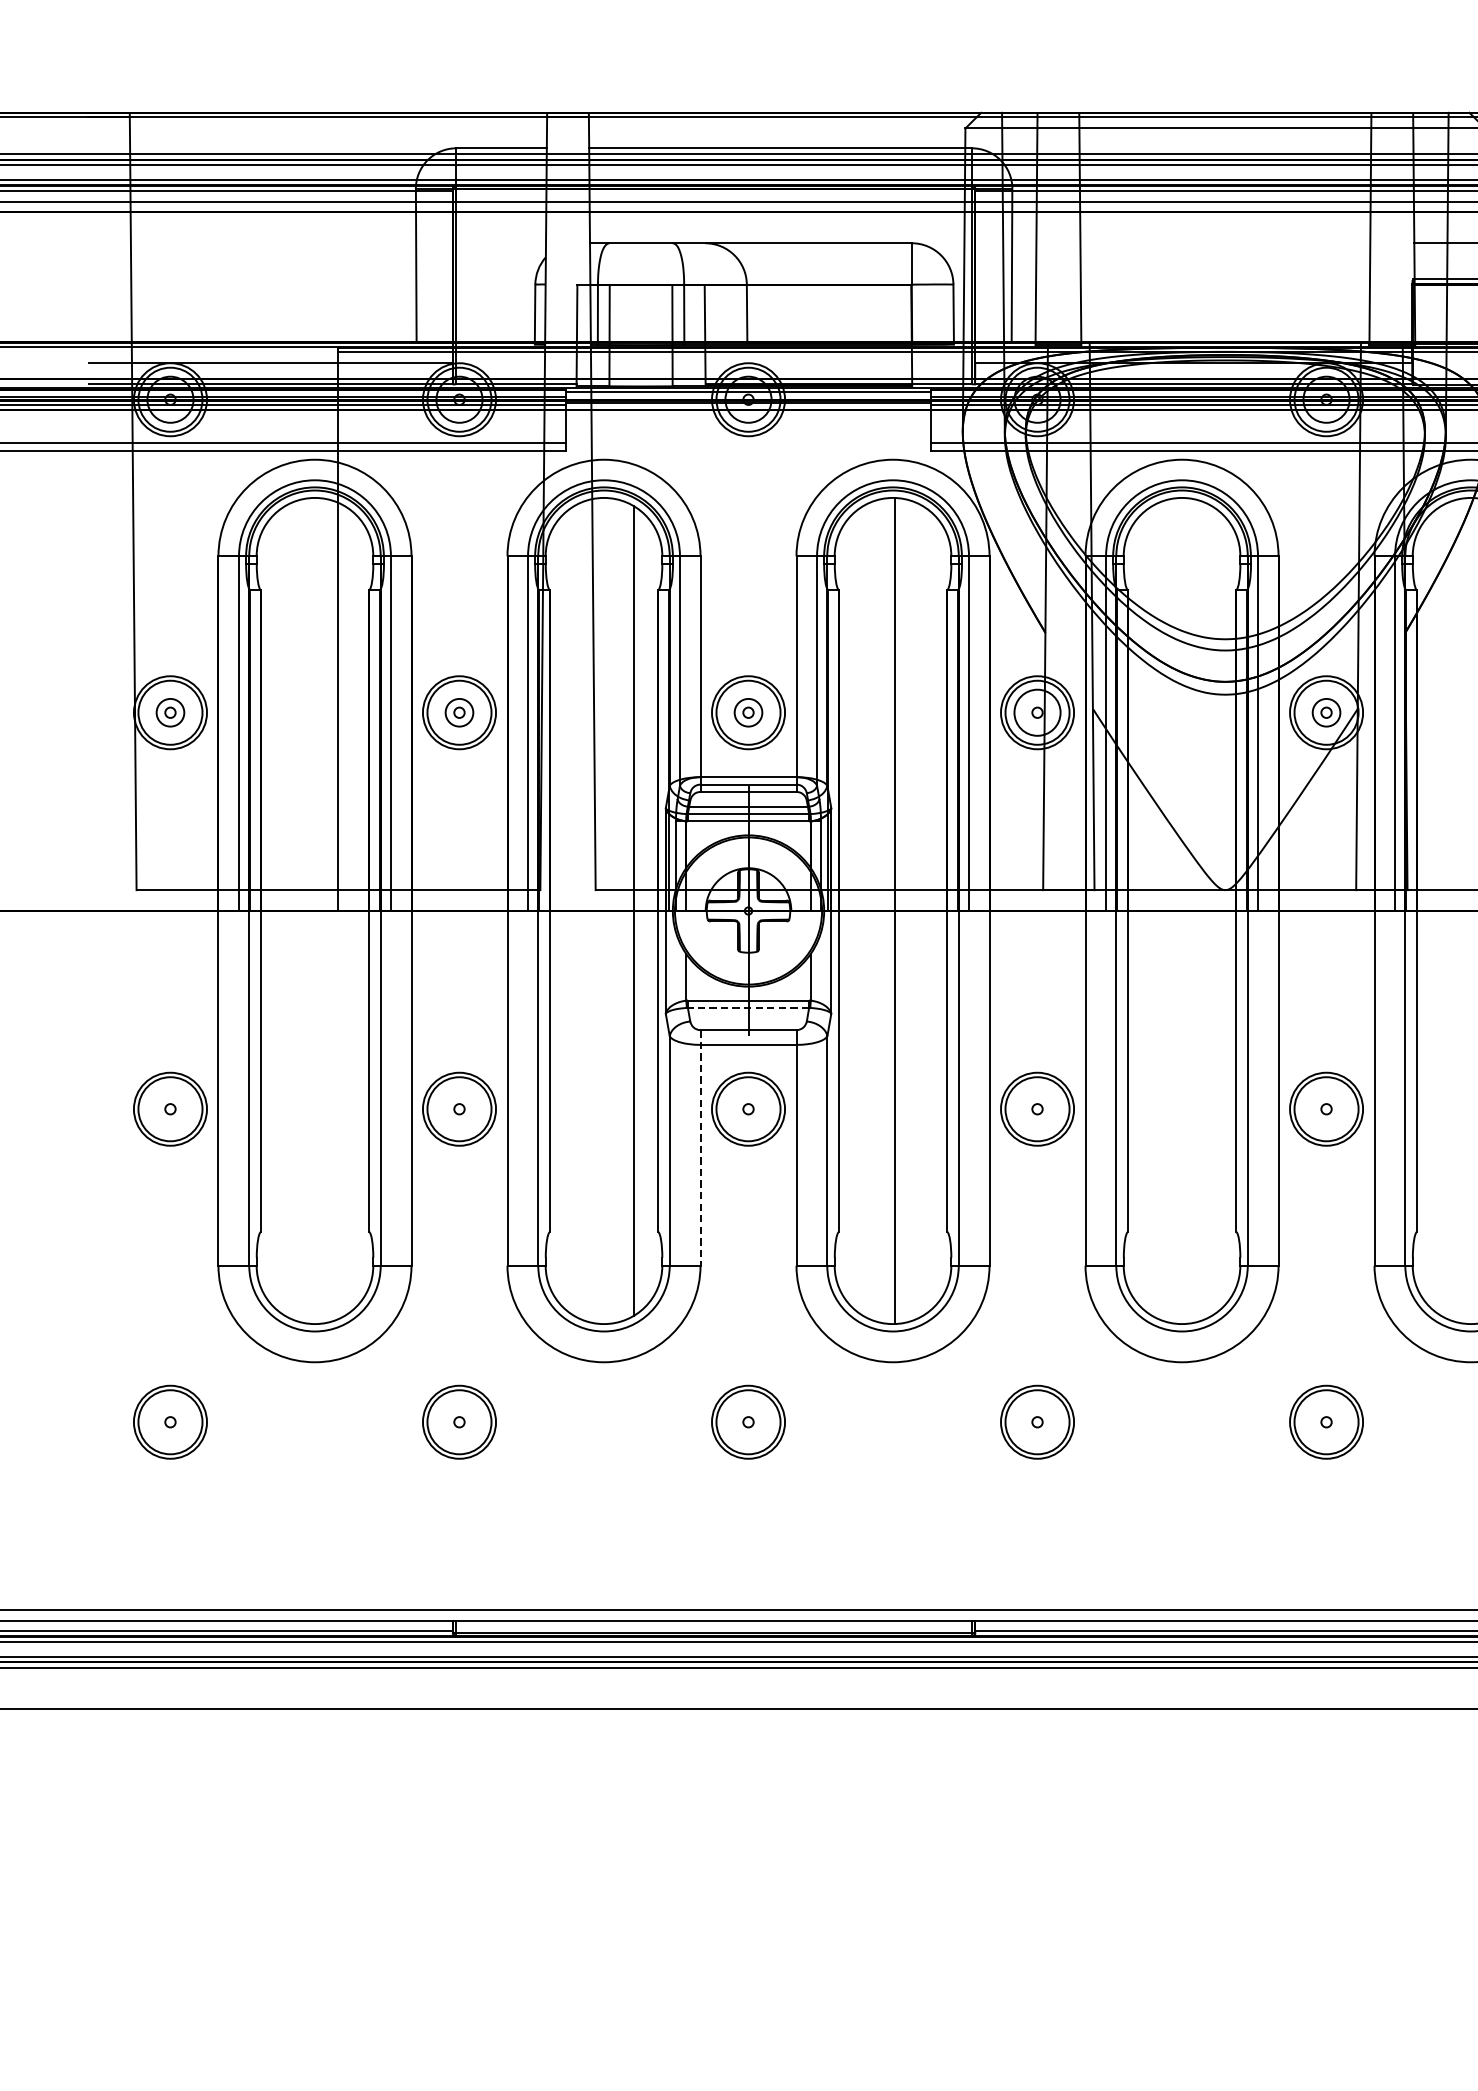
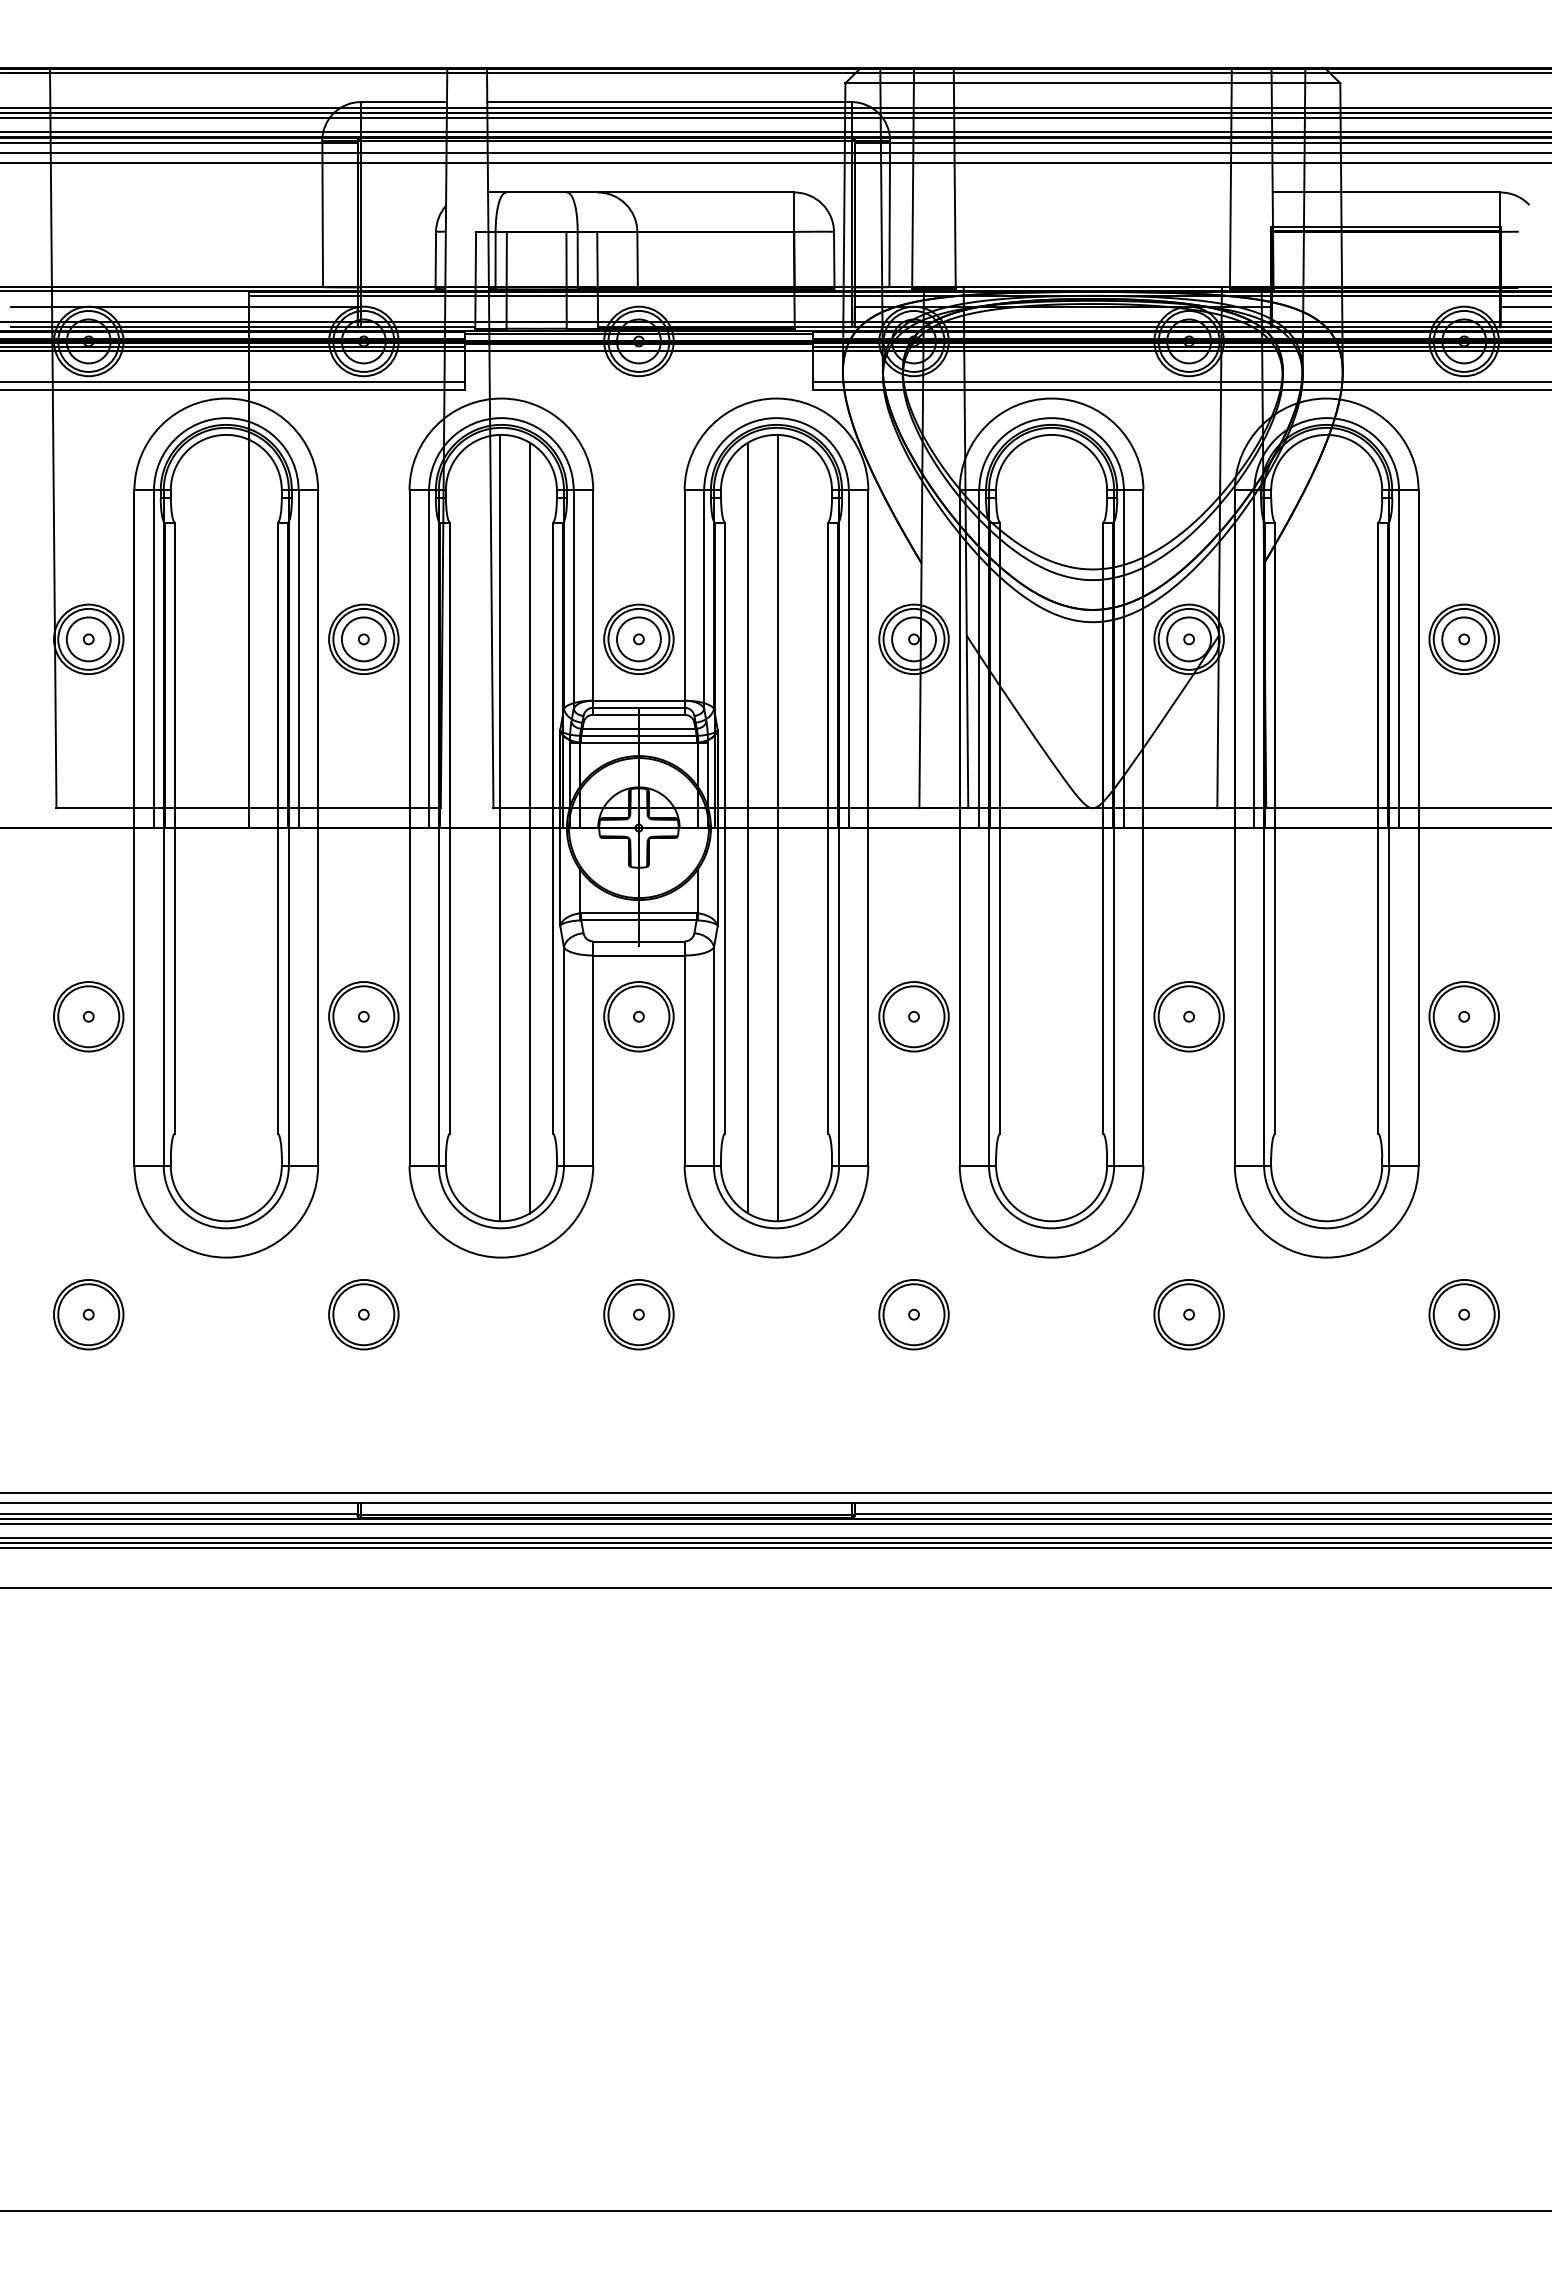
circle: (170, 712) -> (88, 639), size x1.67
circle: (459, 712) -> (363, 639), size x1.67
circle: (748, 712) -> (638, 639), size x1.67
circle: (1326, 712) -> (1189, 639), size x1.67
line: (863, 910) -> (748, 827), added
line: (602, 911) -> (499, 828), added
line: (748, 1008) -> (638, 920), dashed -> solid
line: (700, 1148) -> (593, 1054), dashed -> solid

